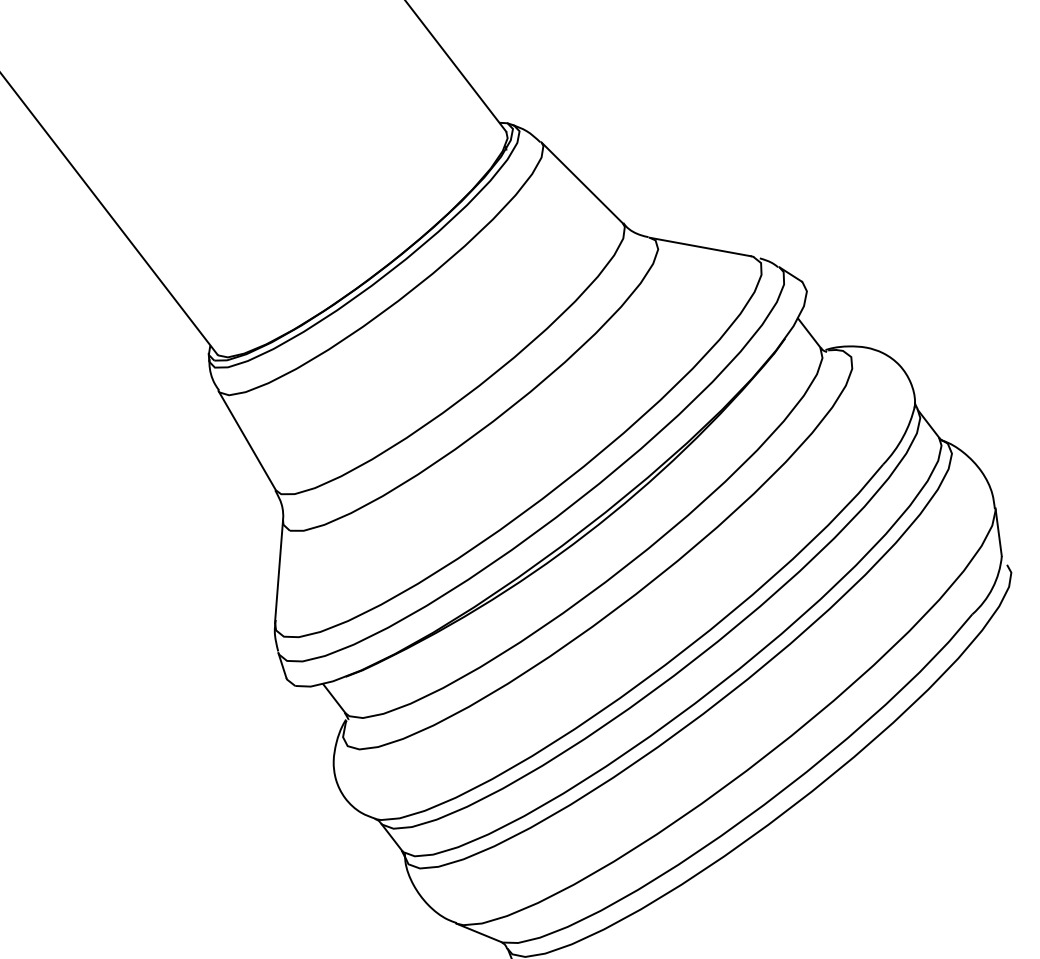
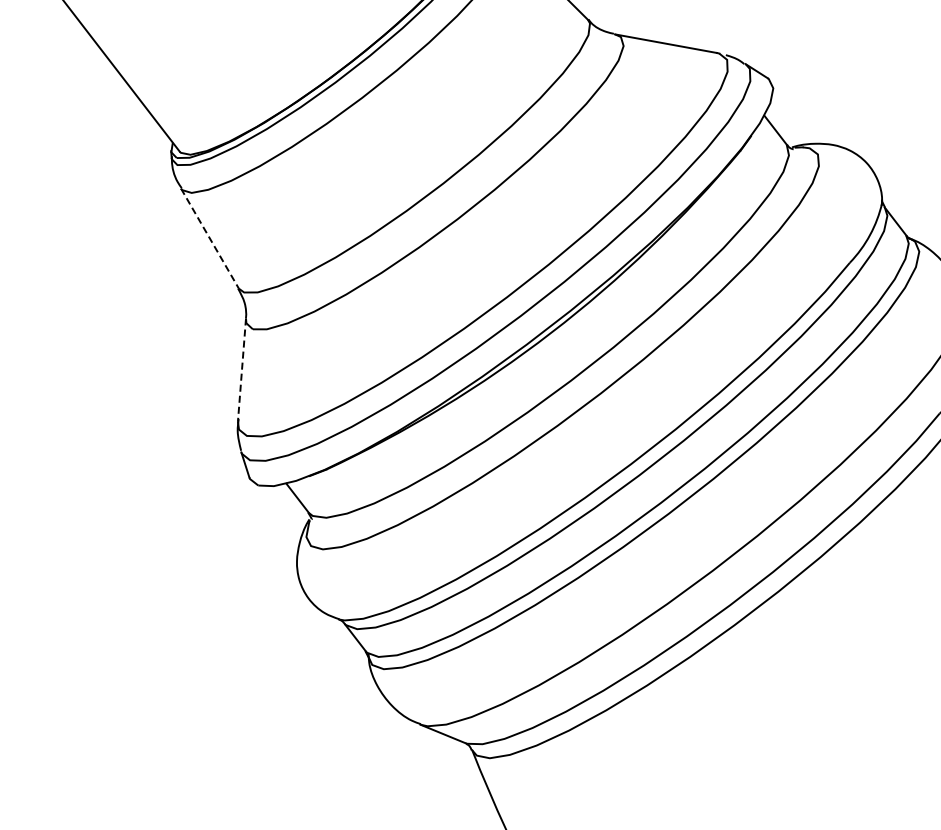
line: (247, 441) -> (210, 239), solid -> dashed
line: (279, 571) -> (242, 370), solid -> dashed

